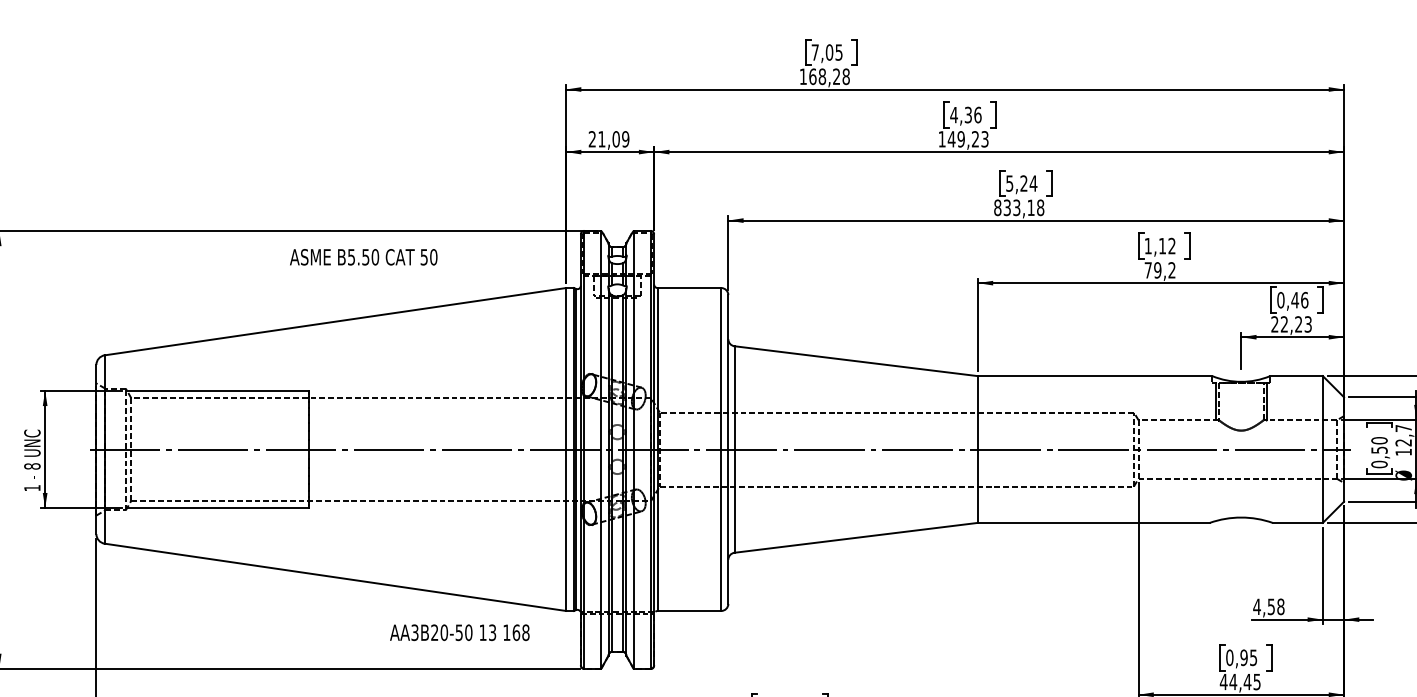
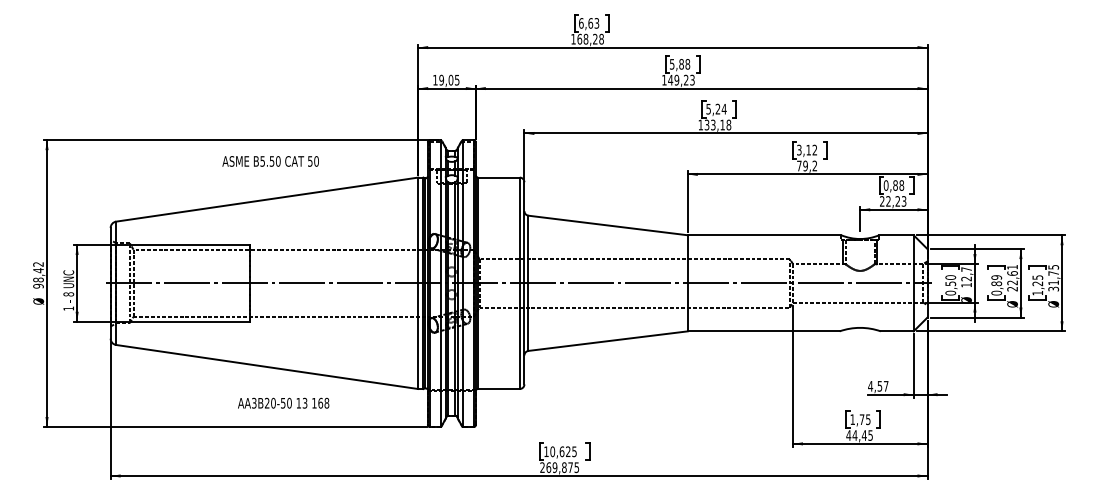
text: (827, 52) -> (589, 23), 7,05 -> 6,63
text: (965, 115) -> (679, 64), 4,36 -> 5,88
text: (609, 138) -> (446, 79), 21,09 -> 19,05
text: (997, 206) -> (700, 124), 833,18 -> 133,18
text: (1148, 245) -> (799, 149), 1,12 -> 3,12
text: (363, 257) -> (270, 161), moved
text: (1299, 300) -> (898, 185), 0,46 -> 0,88
text: (1279, 607) -> (885, 386), 4,58 -> 4,57
text: (459, 631) -> (283, 402), moved
text: (1237, 657) -> (857, 419), 0,95 -> 1,75

